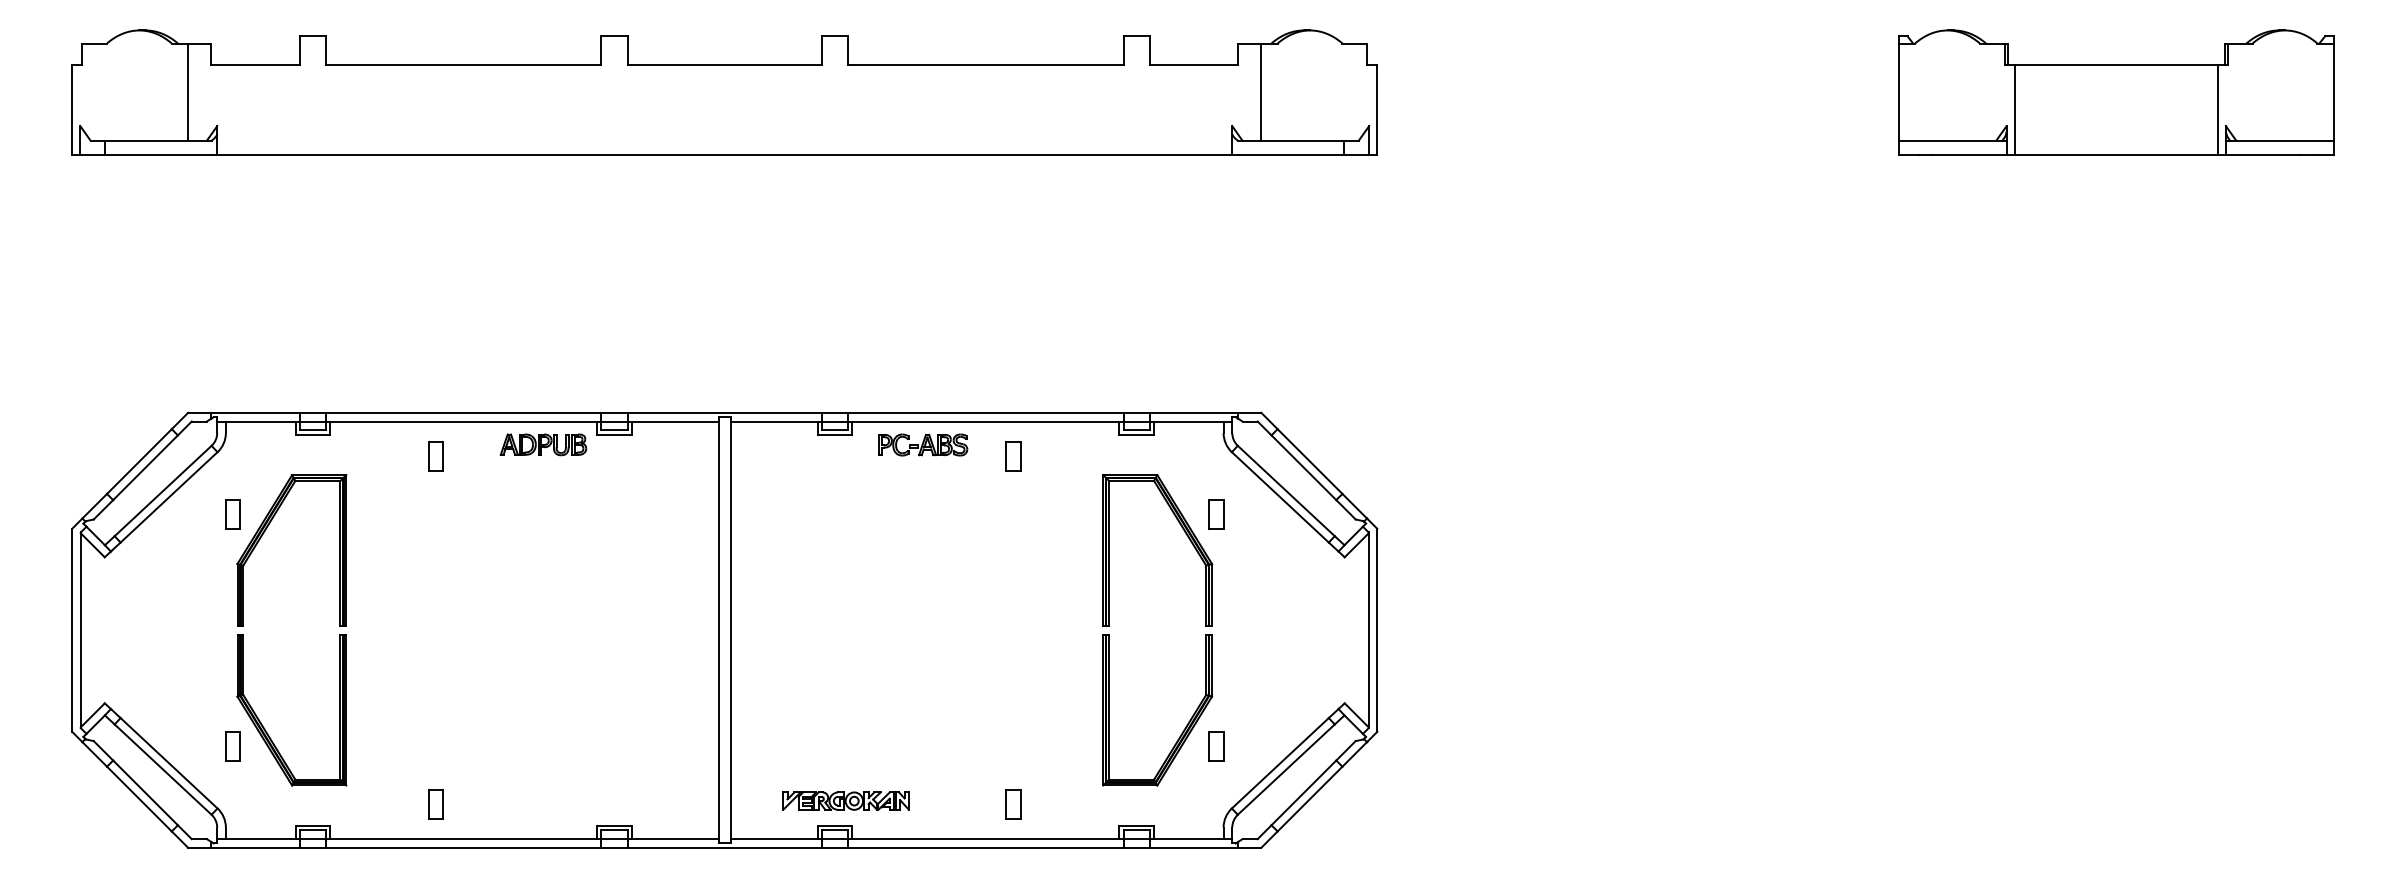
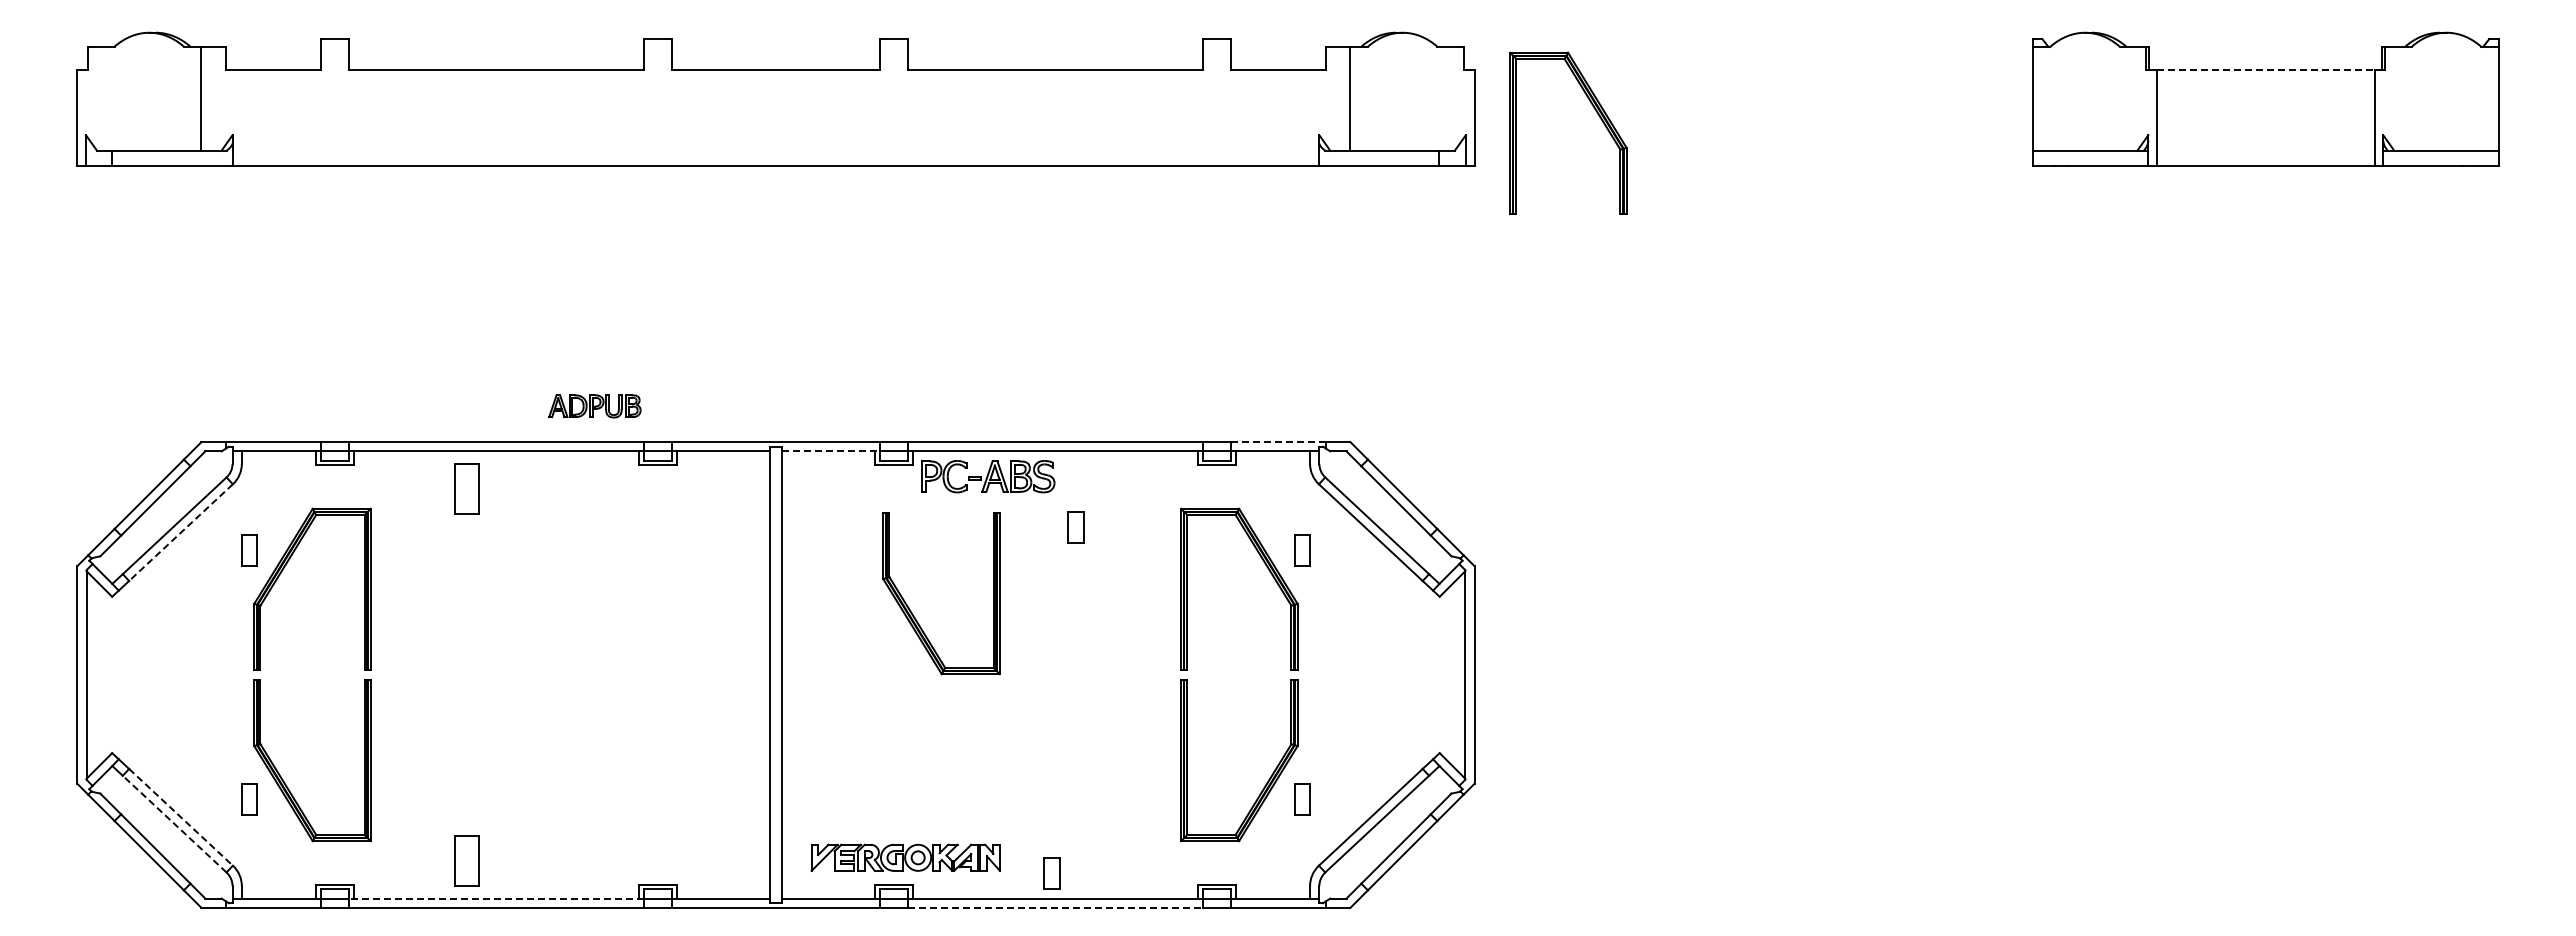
line: (2115, 65) -> (2265, 70), solid -> dashed
part: (1493, 108) -> (1598, 116), added
line: (1193, 413) -> (1277, 442), solid -> dashed
line: (776, 421) -> (831, 451), solid -> dashed
part: (543, 444) -> (594, 406), moved
part: (923, 444) -> (988, 476), size x1.4
part: (435, 456) -> (466, 488), size x1.6
part: (1012, 456) -> (1075, 527), moved
line: (169, 497) -> (181, 532), solid -> dashed
part: (852, 571) -> (912, 612), added
line: (169, 763) -> (181, 817), solid -> dashed
line: (162, 769) -> (174, 824), solid -> dashed
part: (845, 800) -> (905, 857), size x1.4
part: (435, 804) -> (466, 861), size x1.6
part: (1012, 804) -> (1051, 873), moved
line: (462, 839) -> (495, 898), solid -> dashed
line: (985, 847) -> (1055, 907), solid -> dashed

